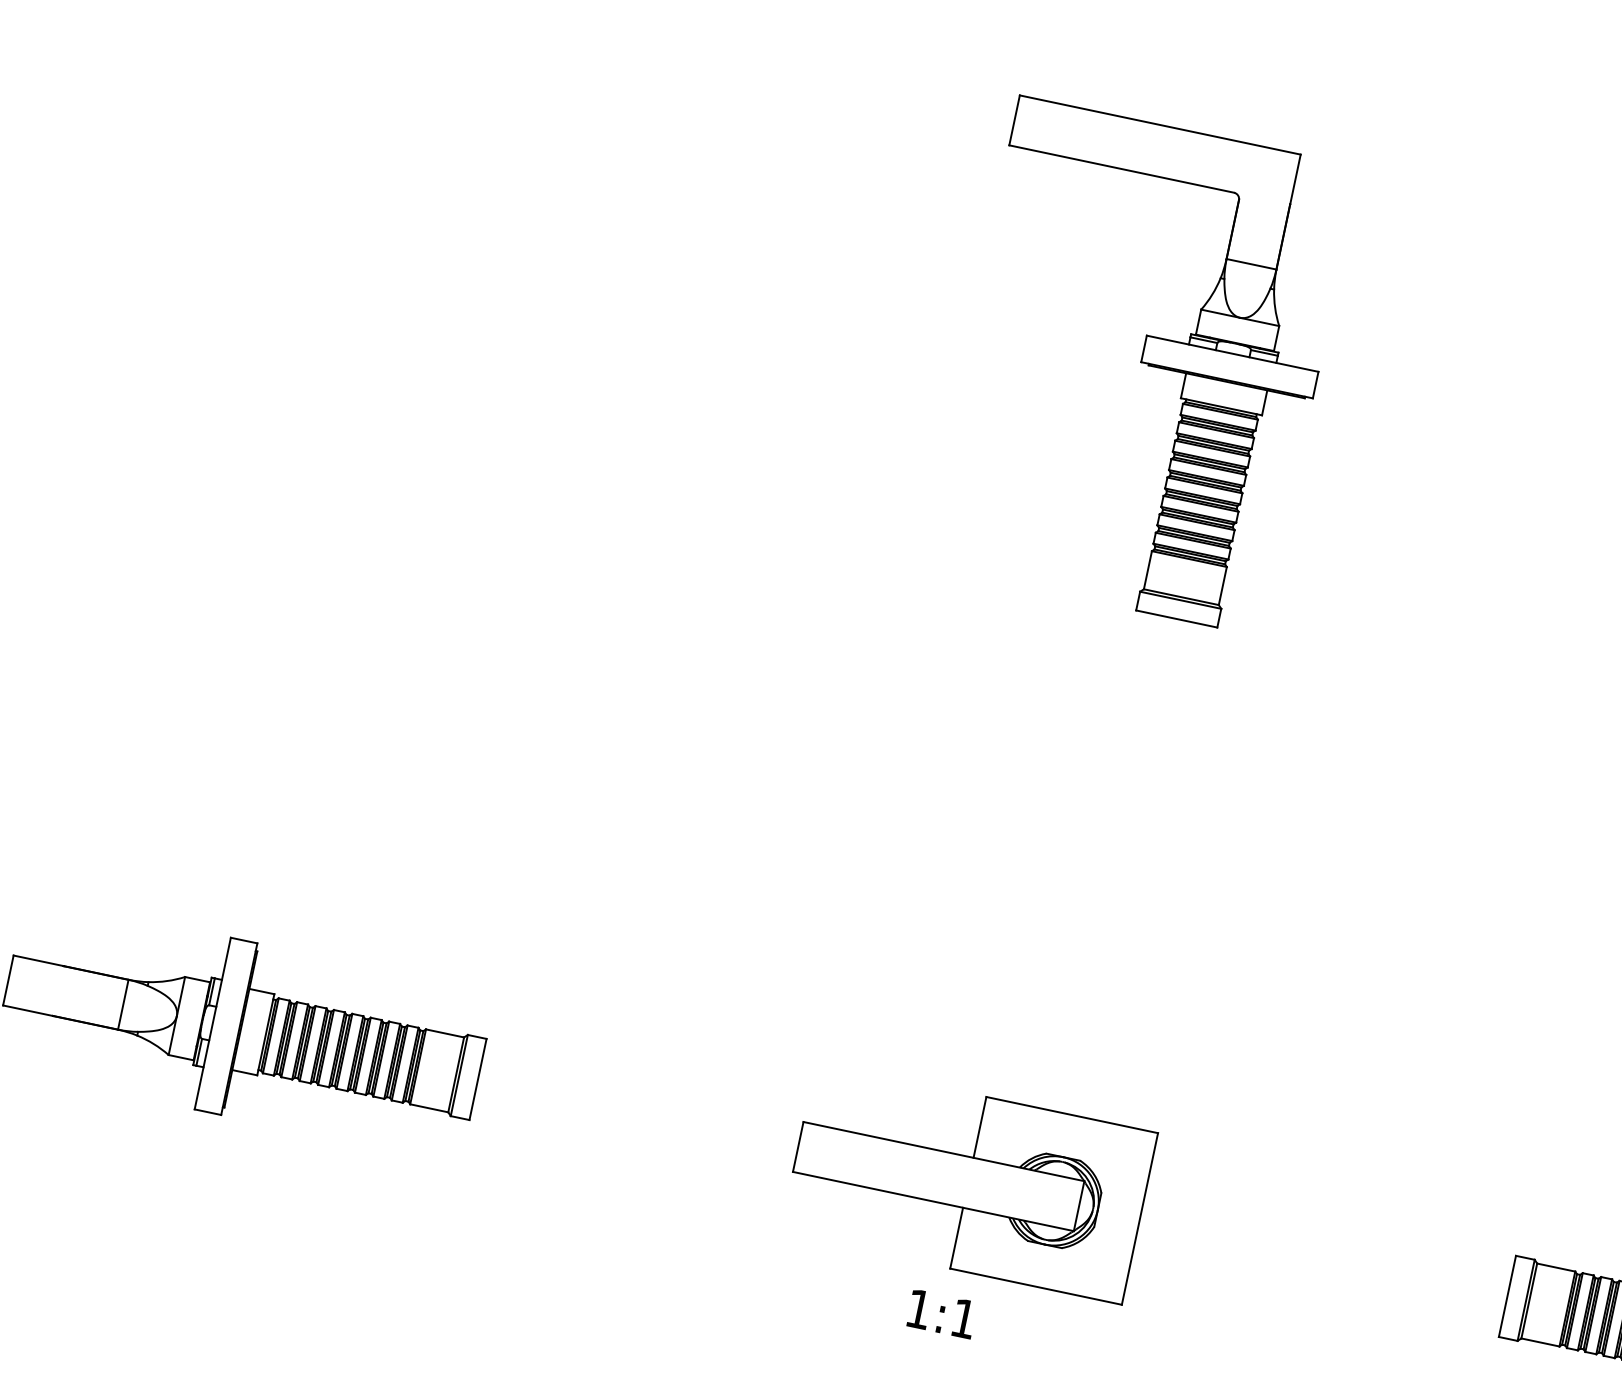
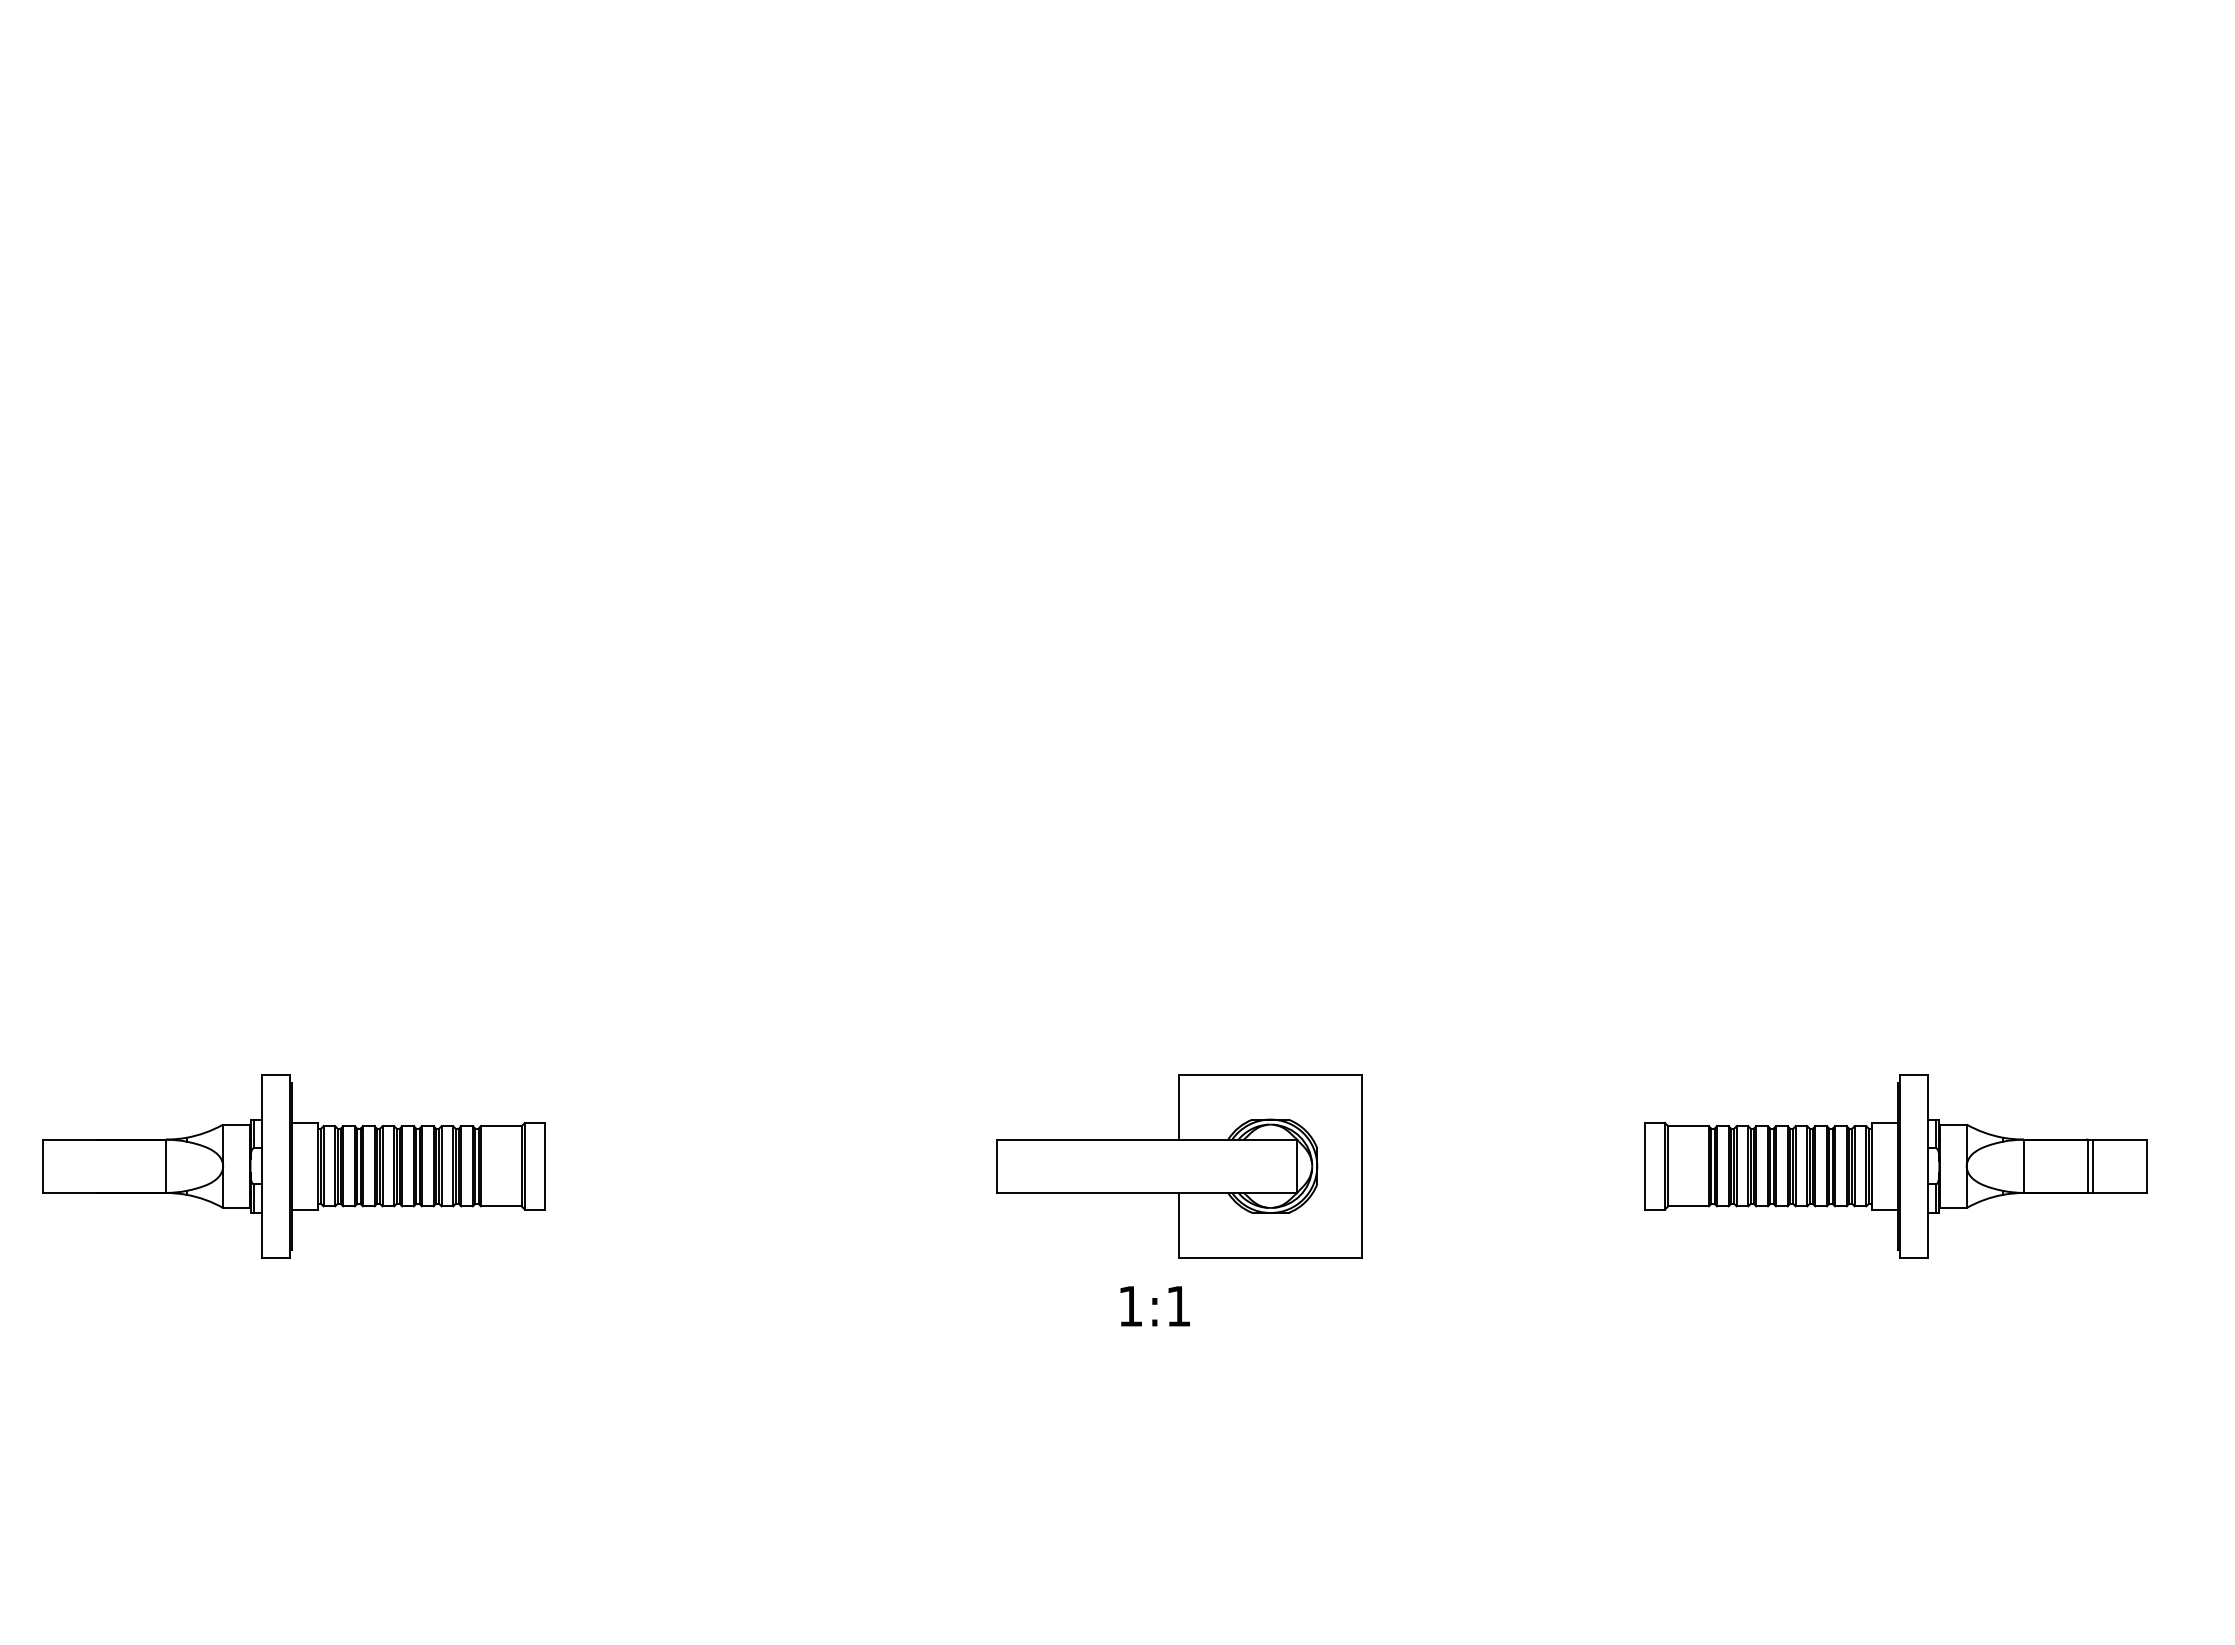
part: (1141, 366) -> (1069, 293), removed
part: (968, 1183) -> (1179, 1166), moved
text: (941, 1314) -> (1154, 1306), moved

